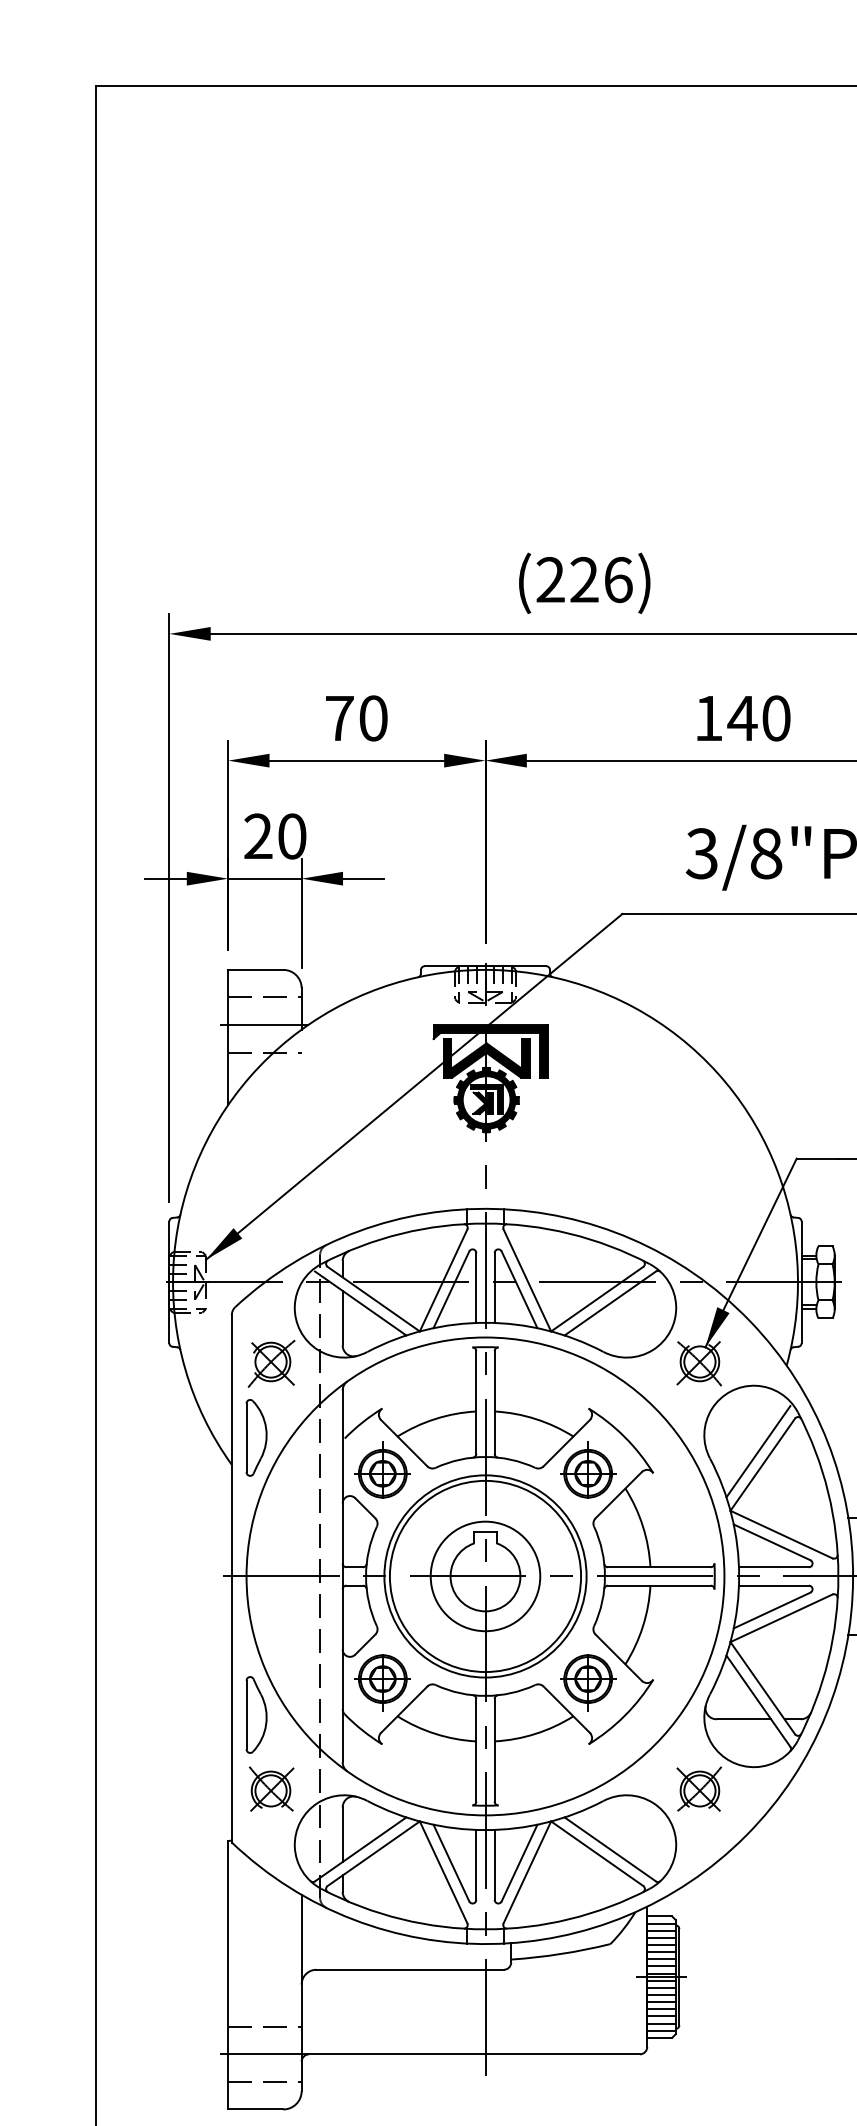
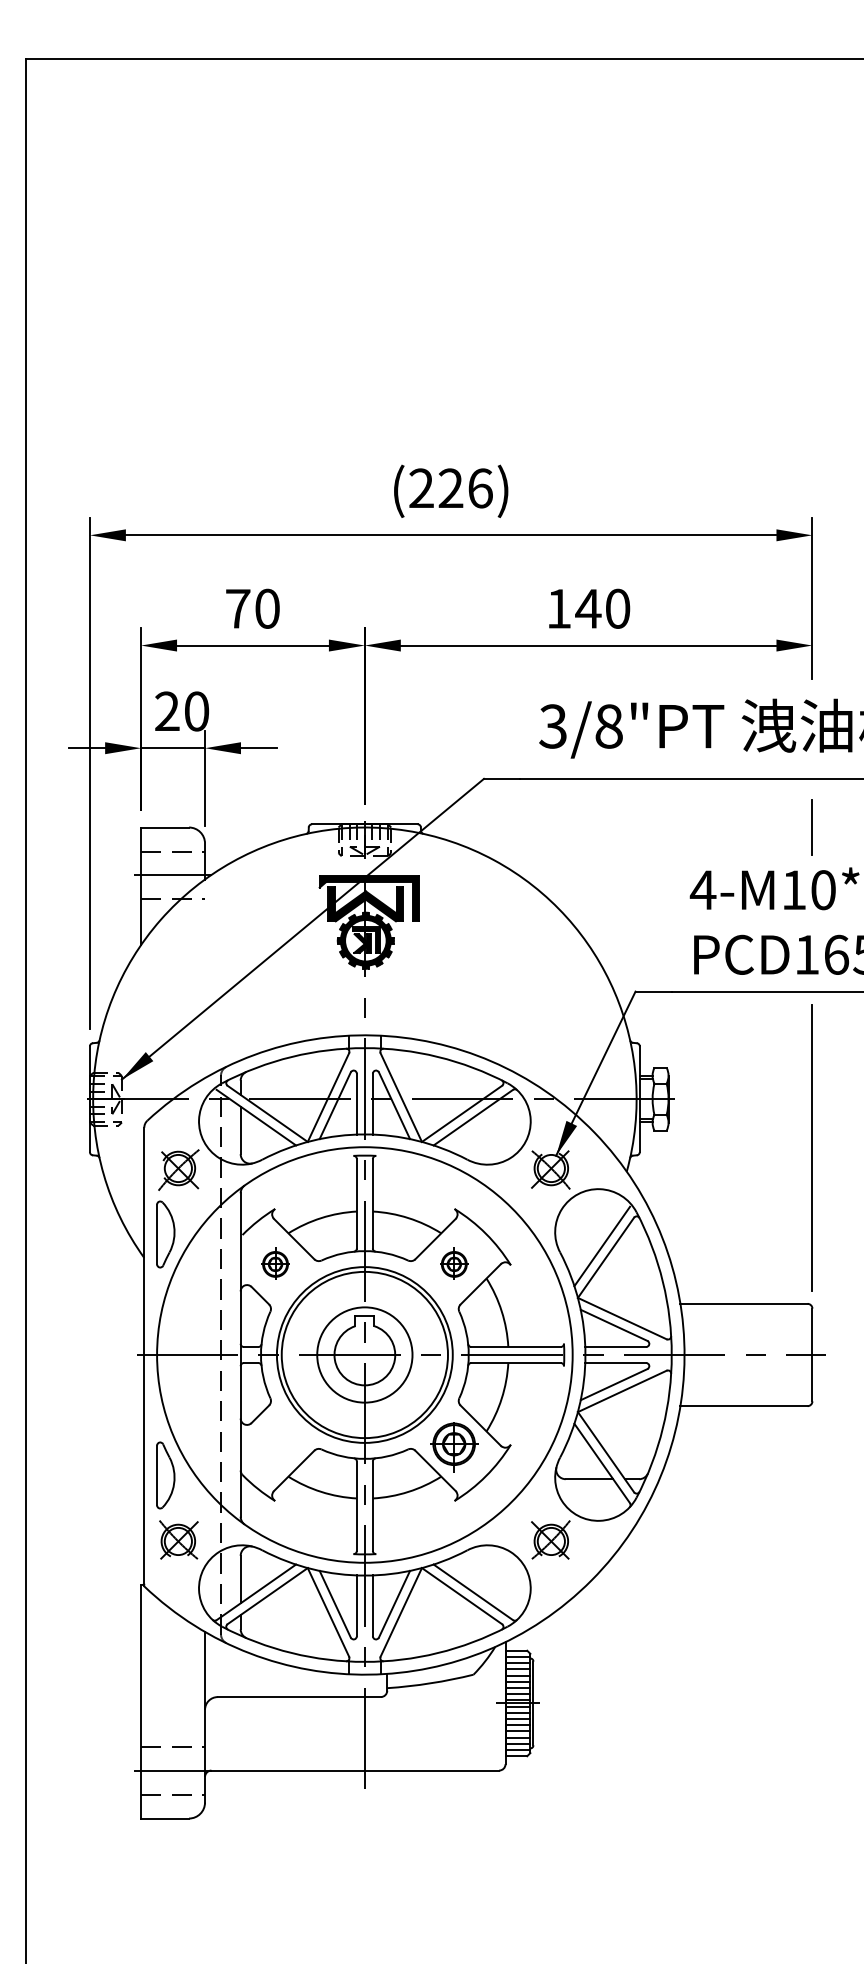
part: (382, 1470) -> (275, 1262), size x0.6
part: (588, 1470) -> (454, 1262), size x0.6
part: (382, 1682) -> (275, 1447), removed

